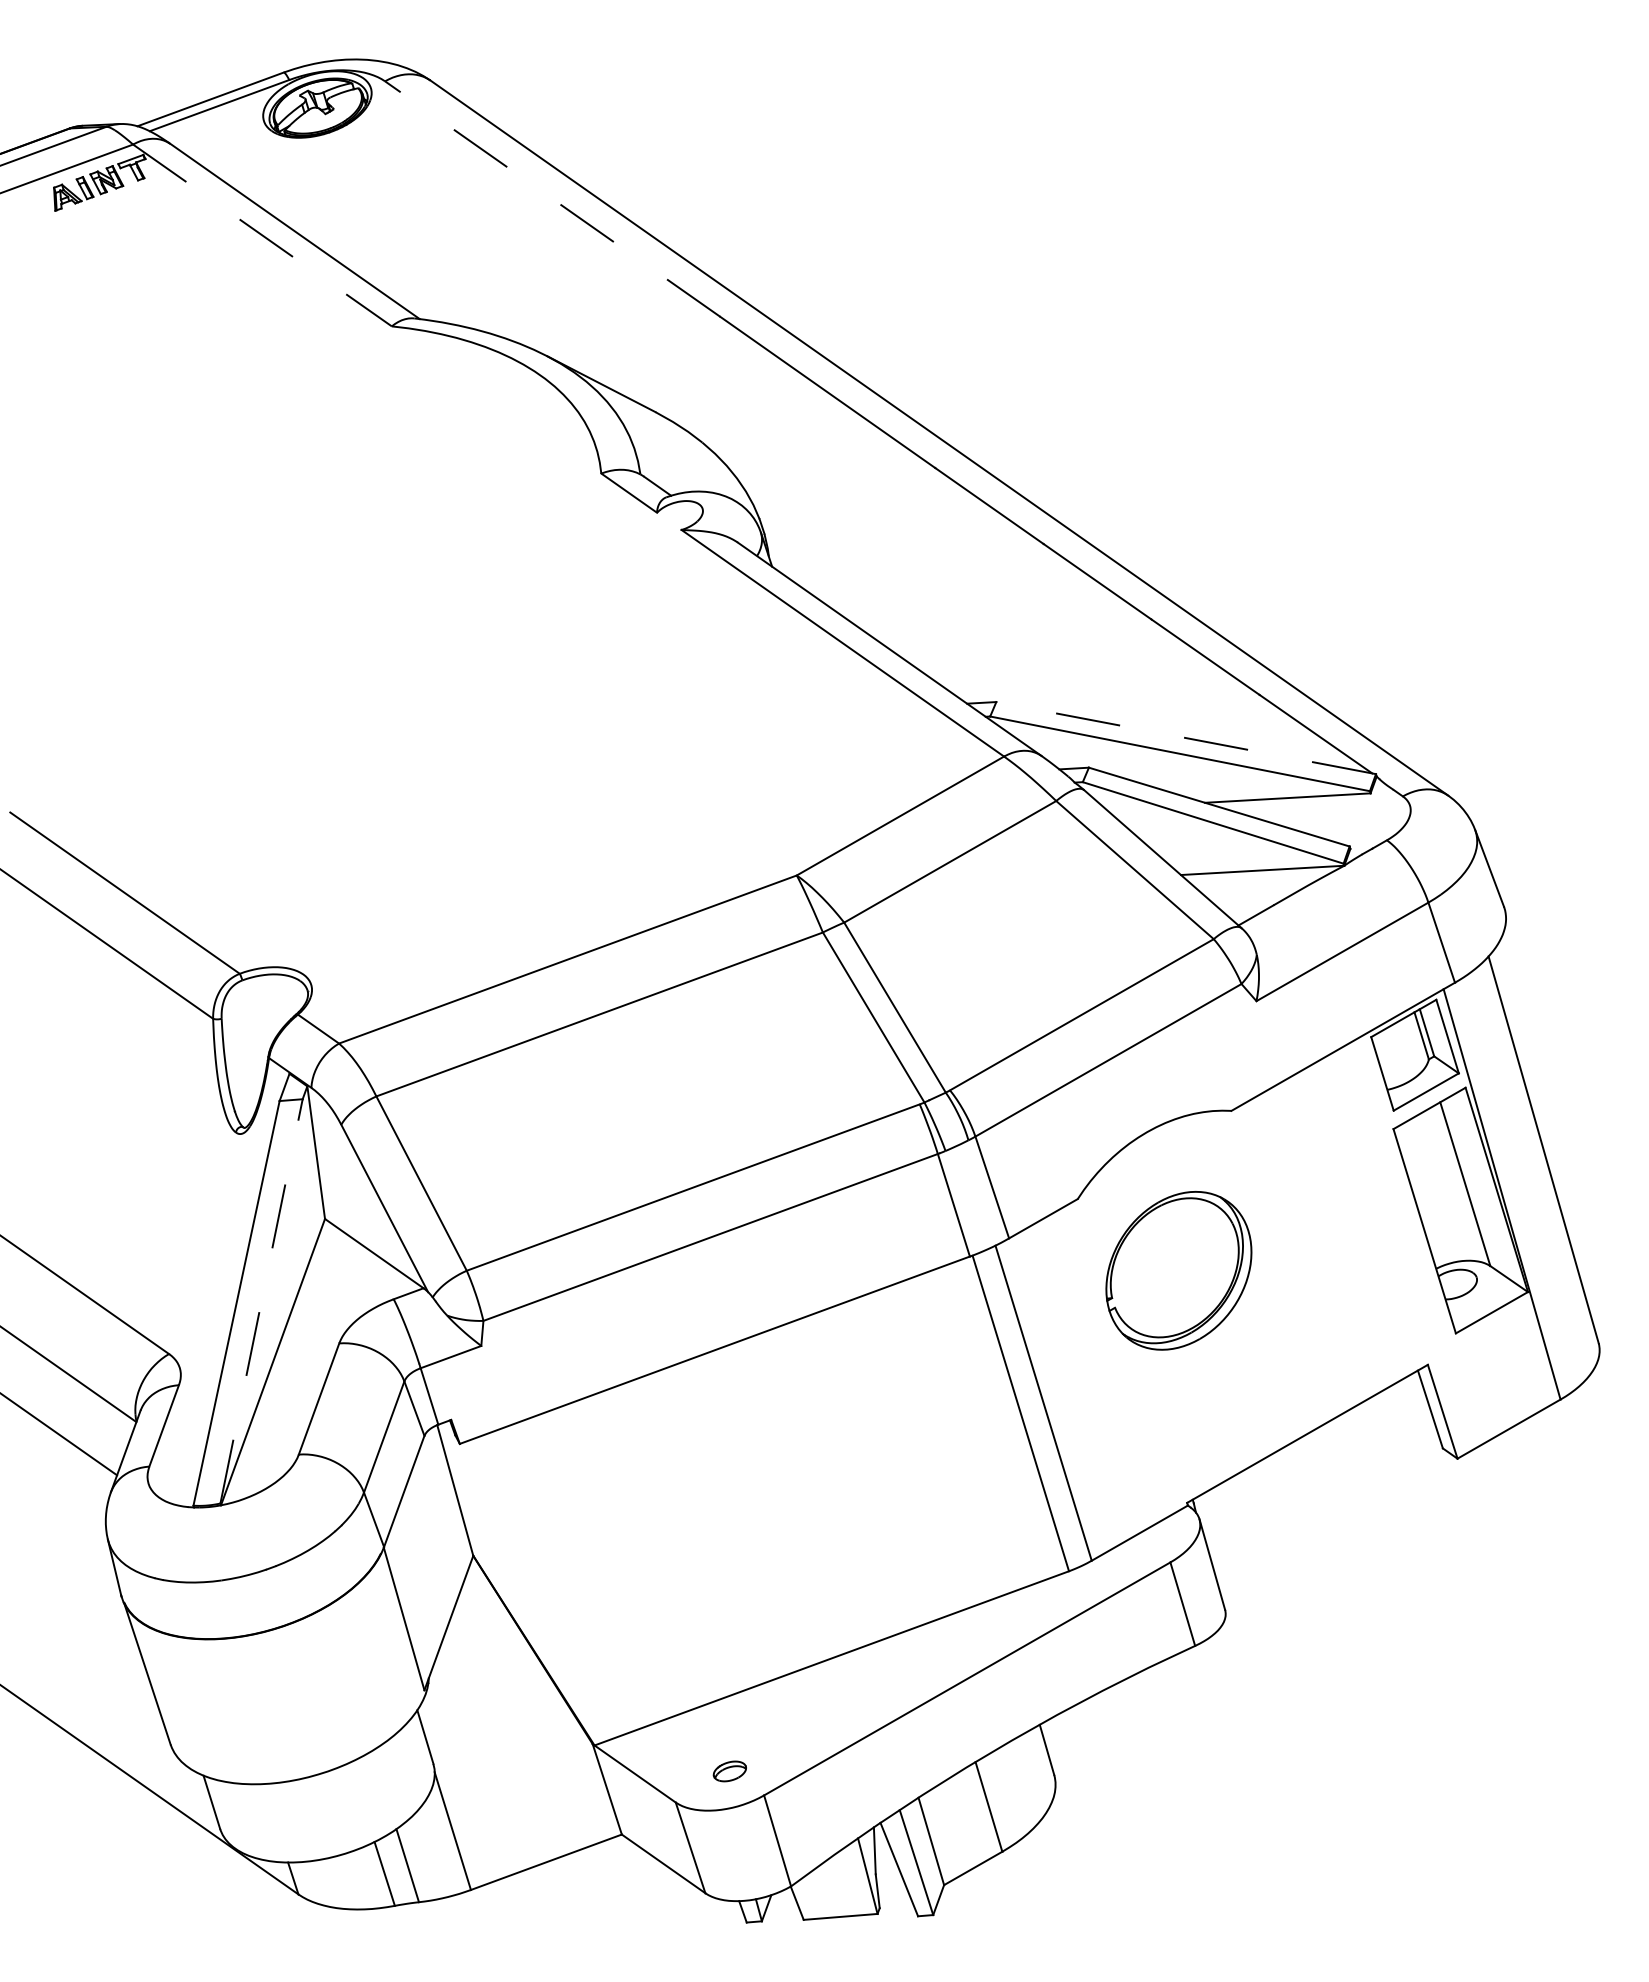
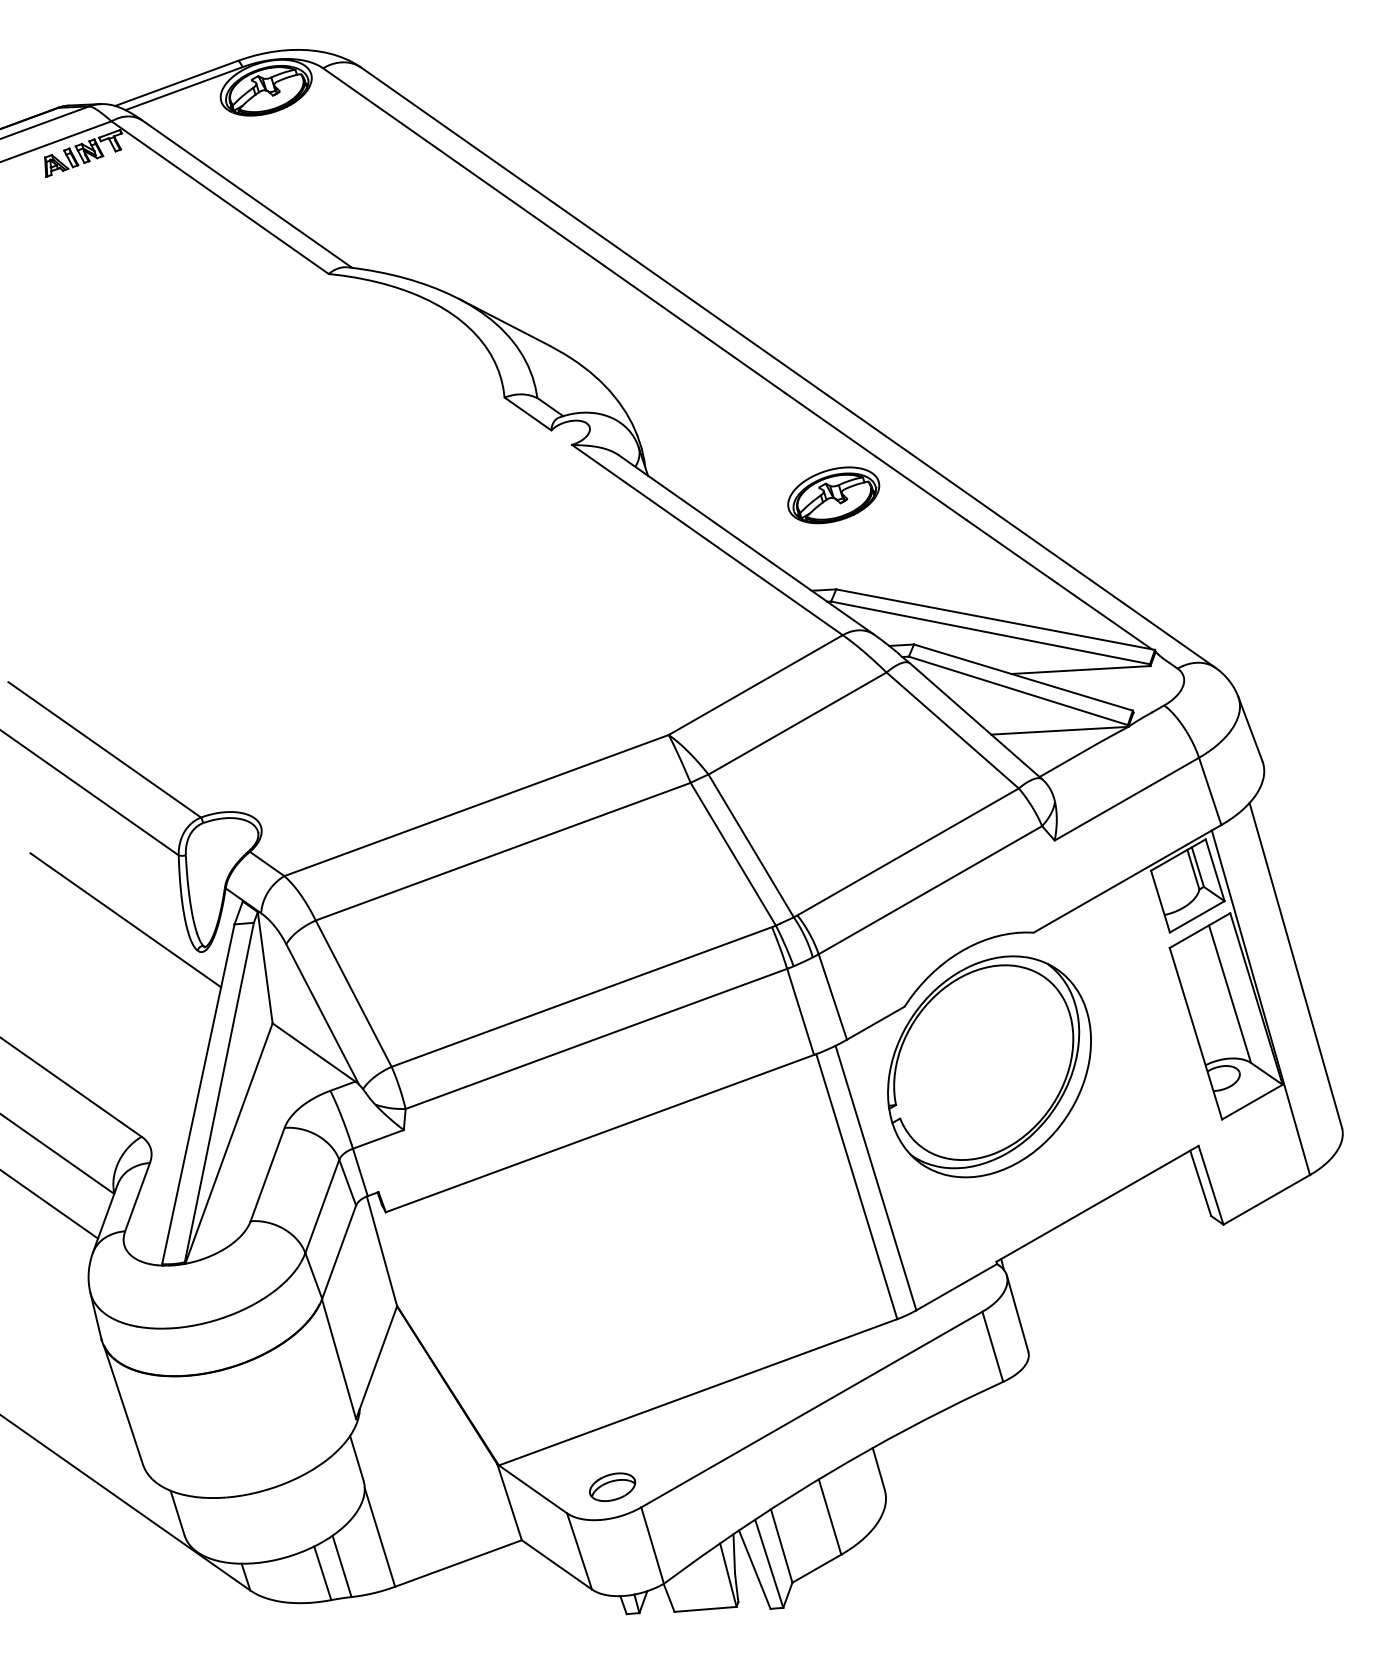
line: (552, 199) -> (463, 167), dashed -> solid
line: (262, 235) -> (220, 197), dashed -> solid
part: (993, 589) -> (833, 494), added
line: (1185, 738) -> (995, 620), dashed -> solid
line: (149, 1095) -> (125, 919), added
part: (1178, 1270) -> (989, 1066), size x1.67
line: (261, 1300) -> (219, 1091), dashed -> solid
part: (729, 1771) -> (612, 1487), size x1.67

